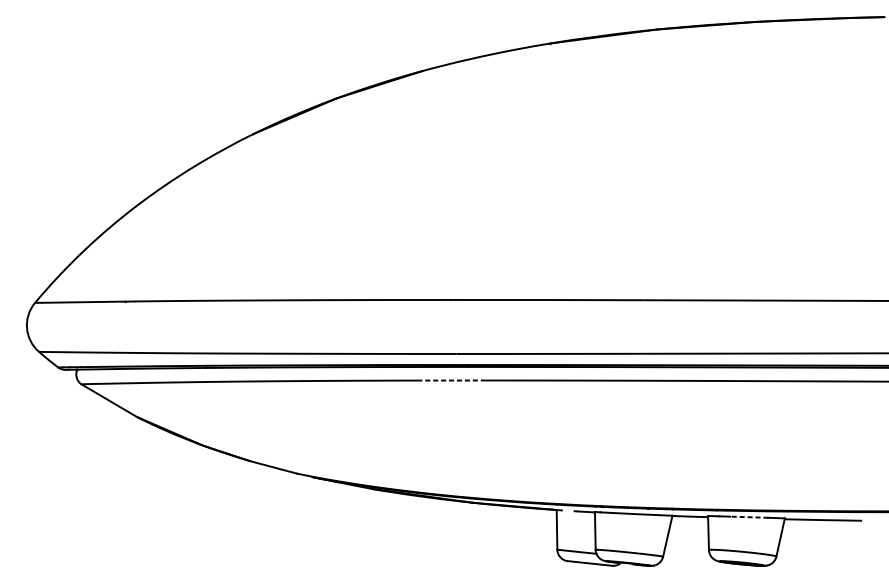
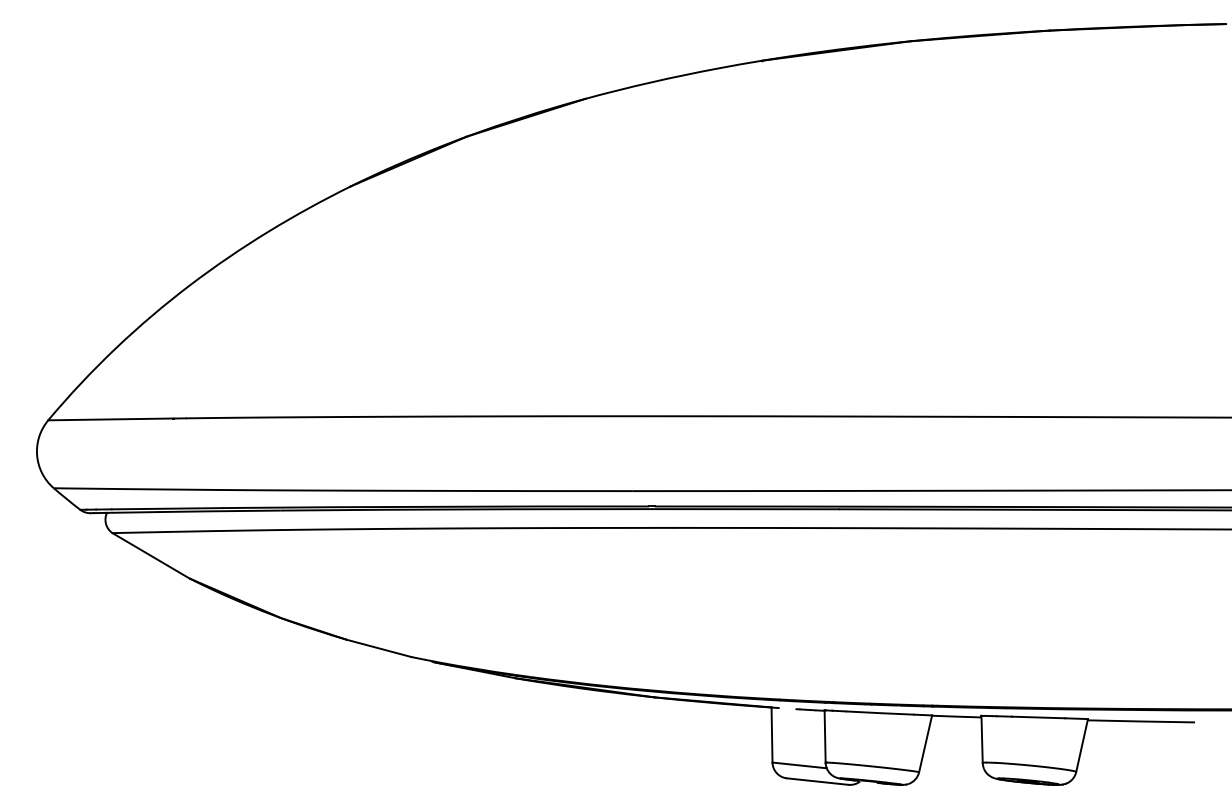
line: (452, 380) -> (626, 527), dashed -> solid
line: (749, 517) -> (1038, 717), dashed -> solid

